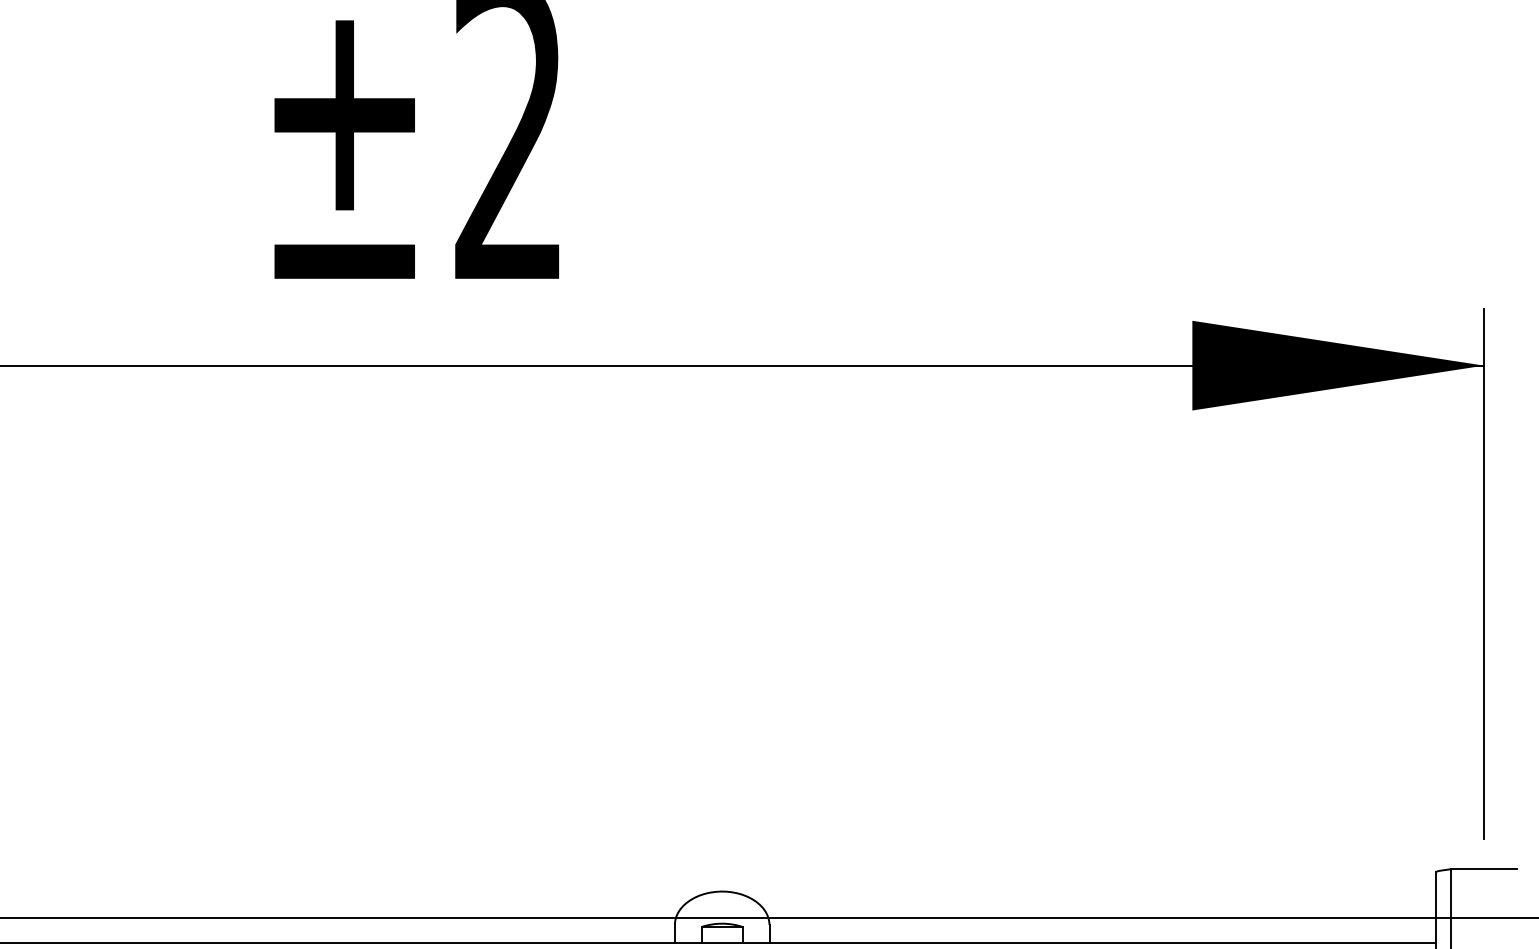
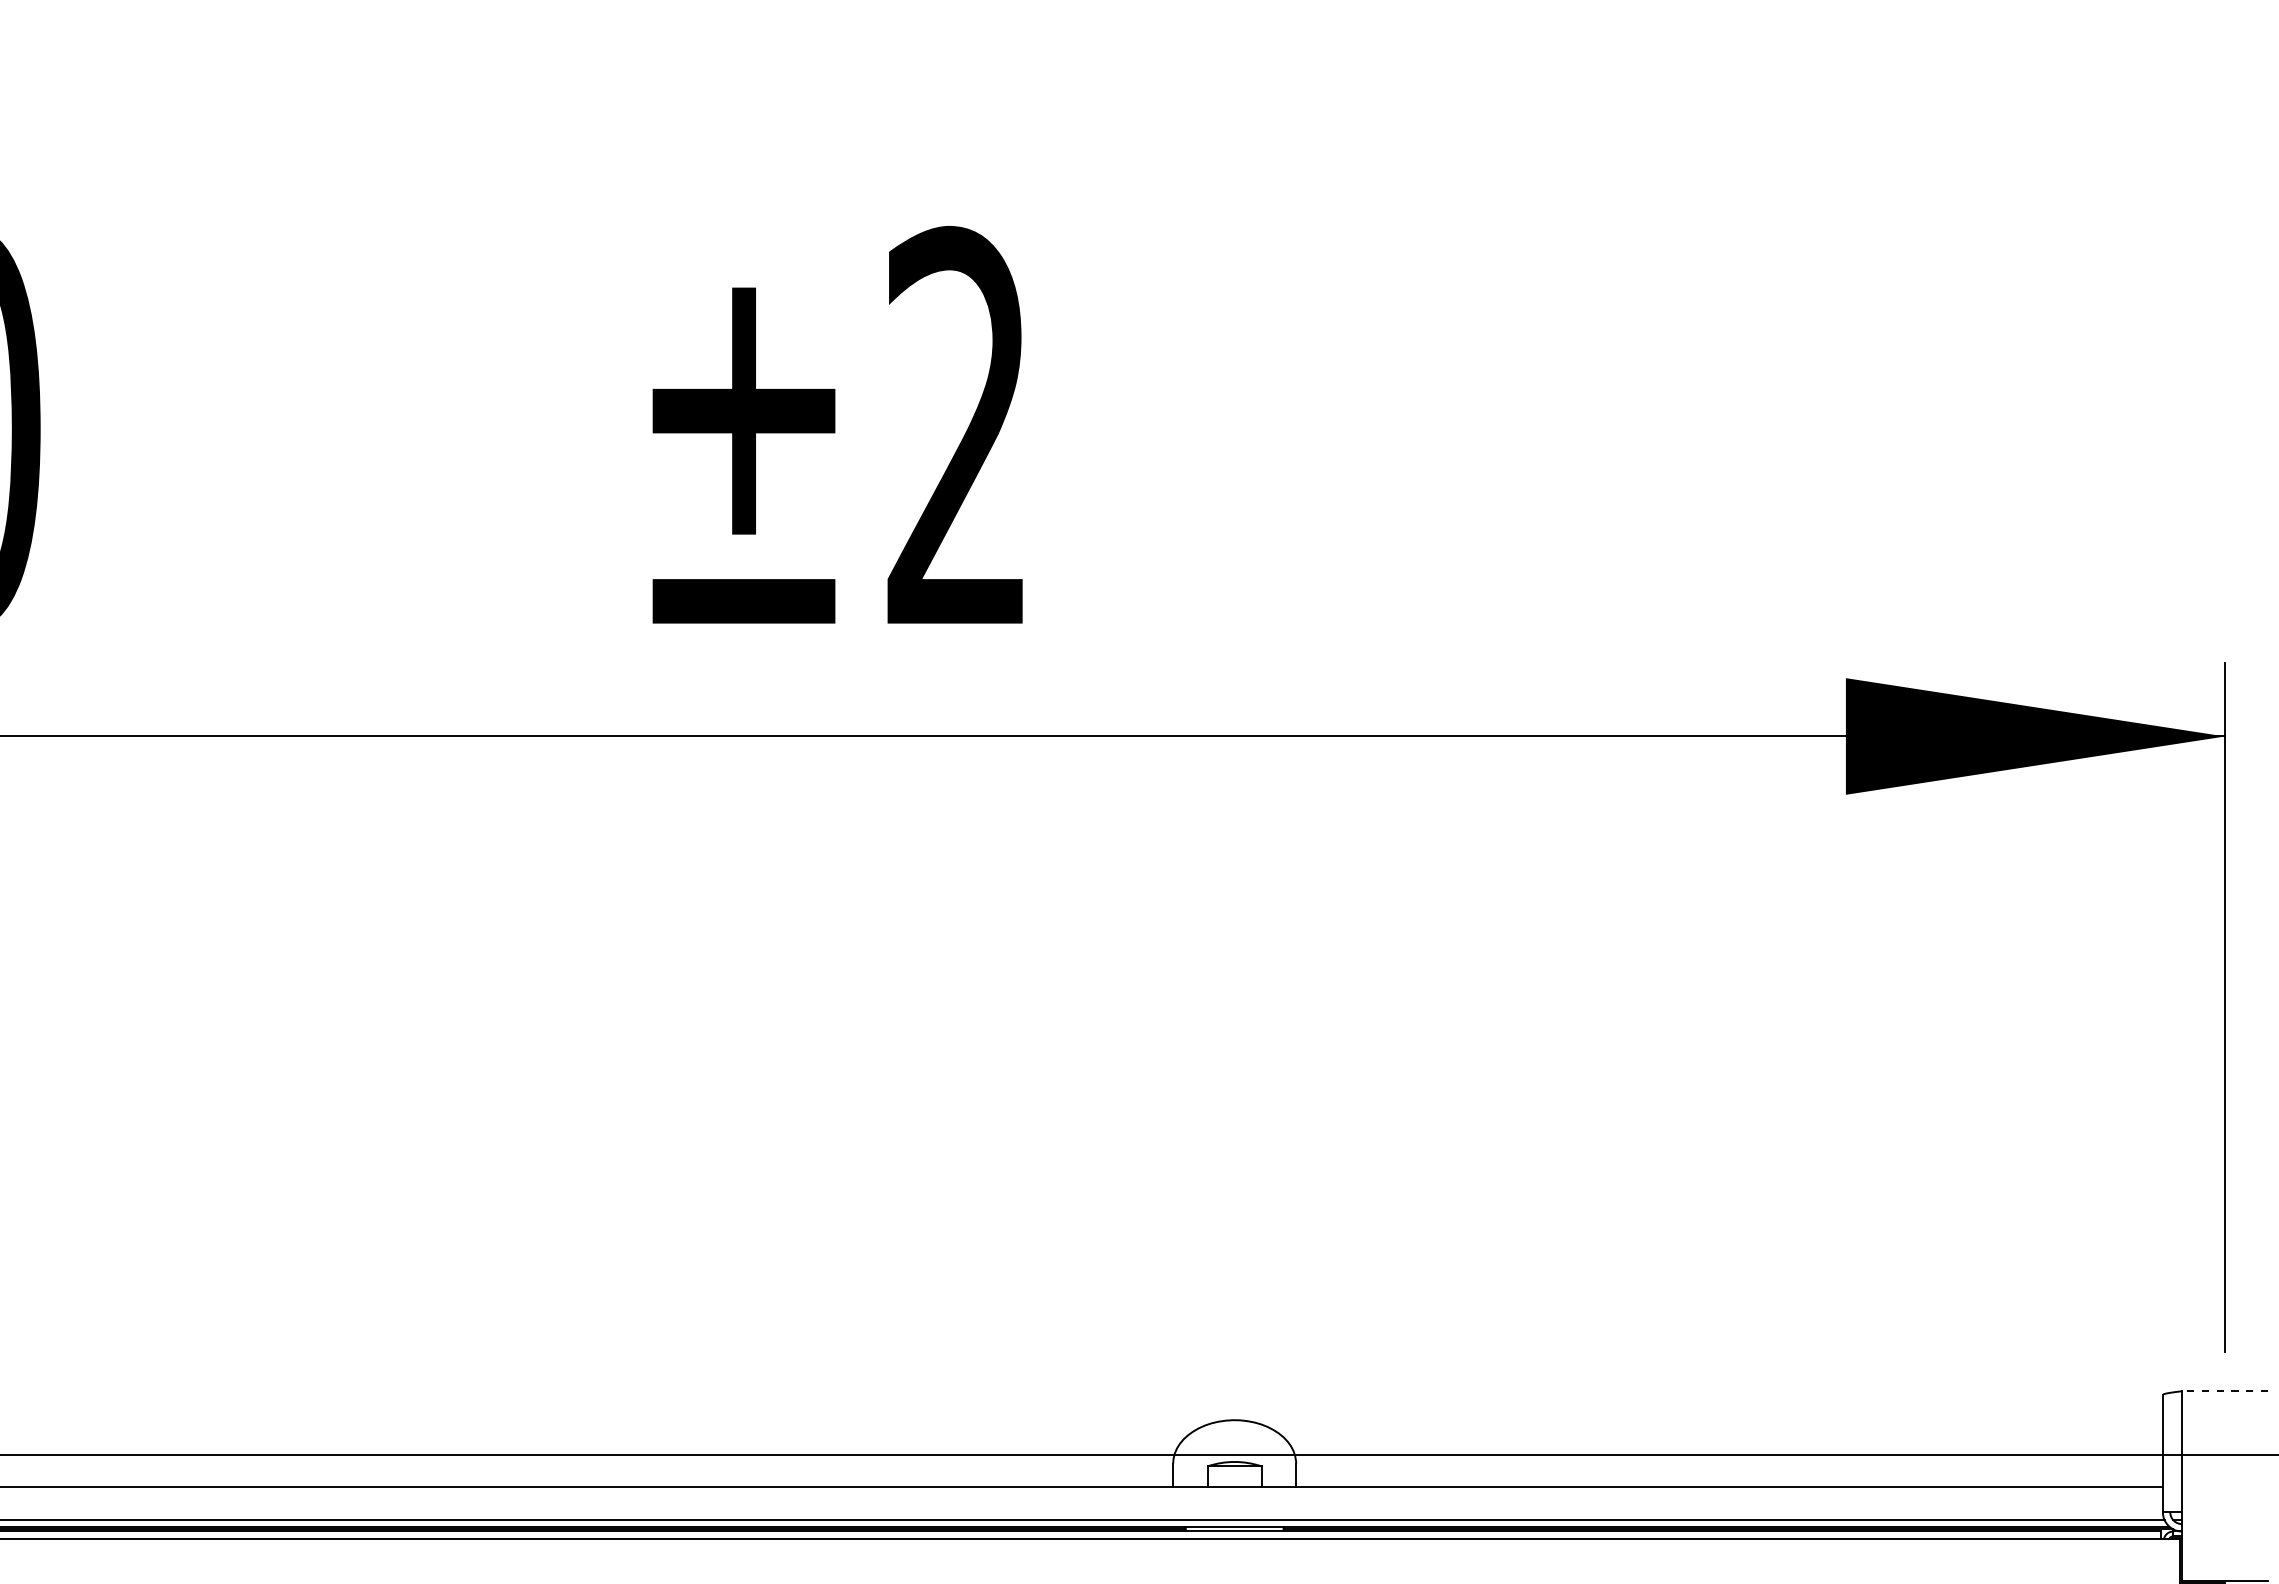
line: (1483, 869) -> (2224, 1391), solid -> dashed

